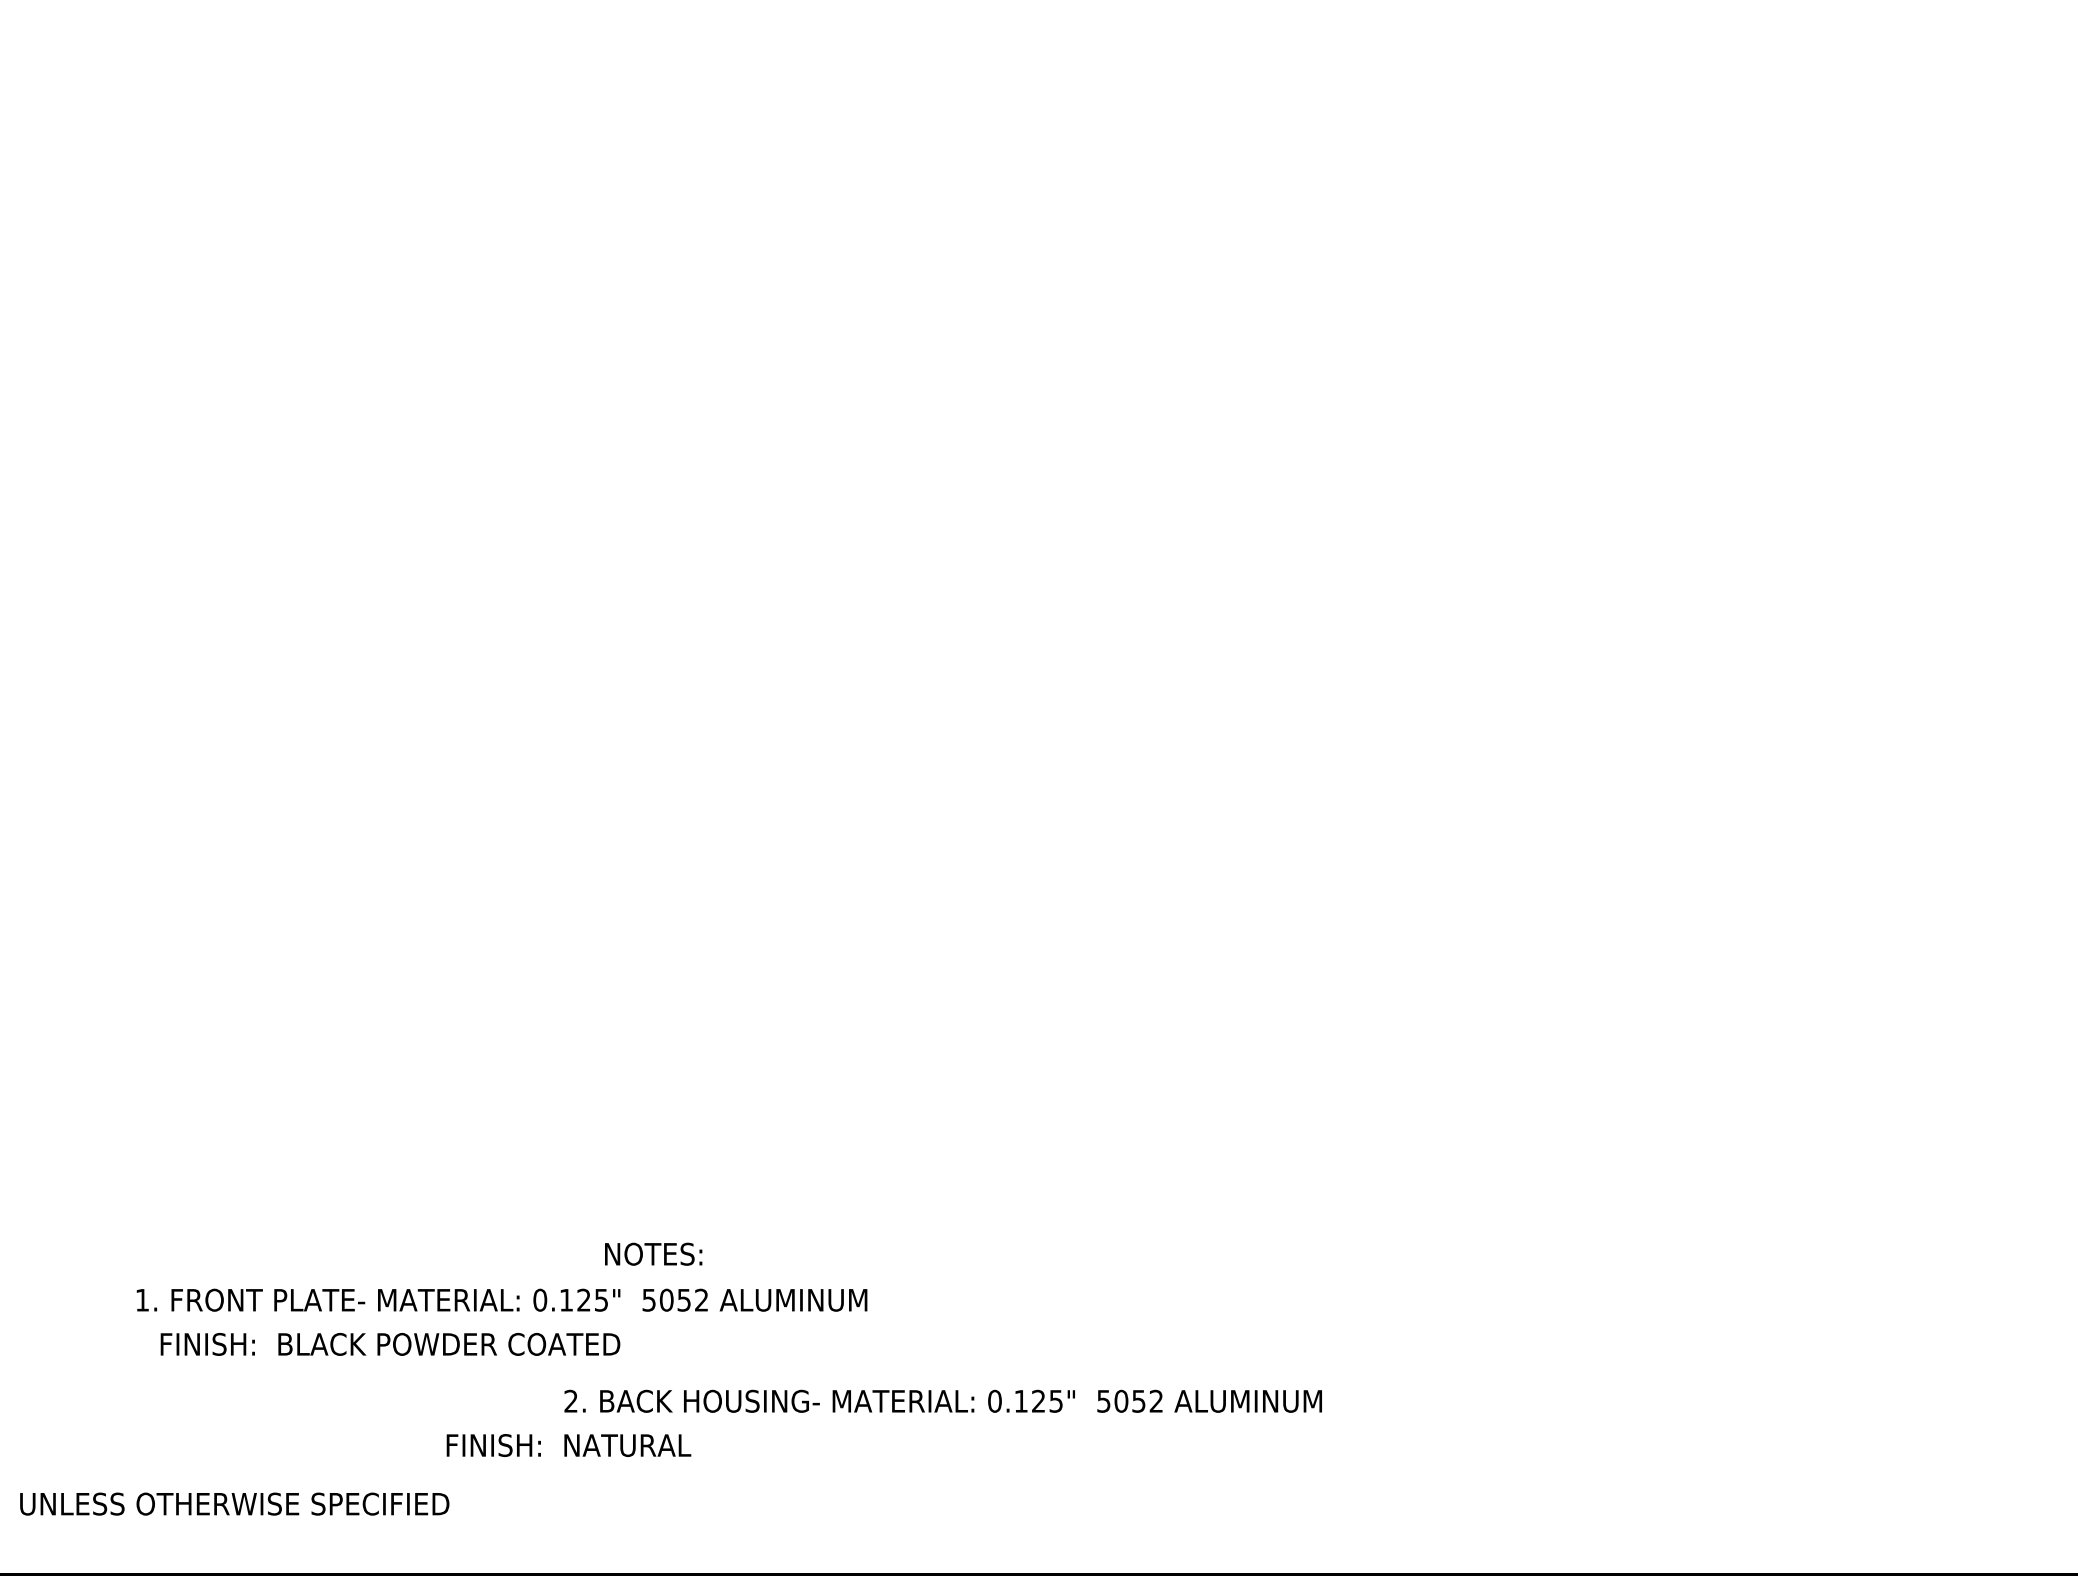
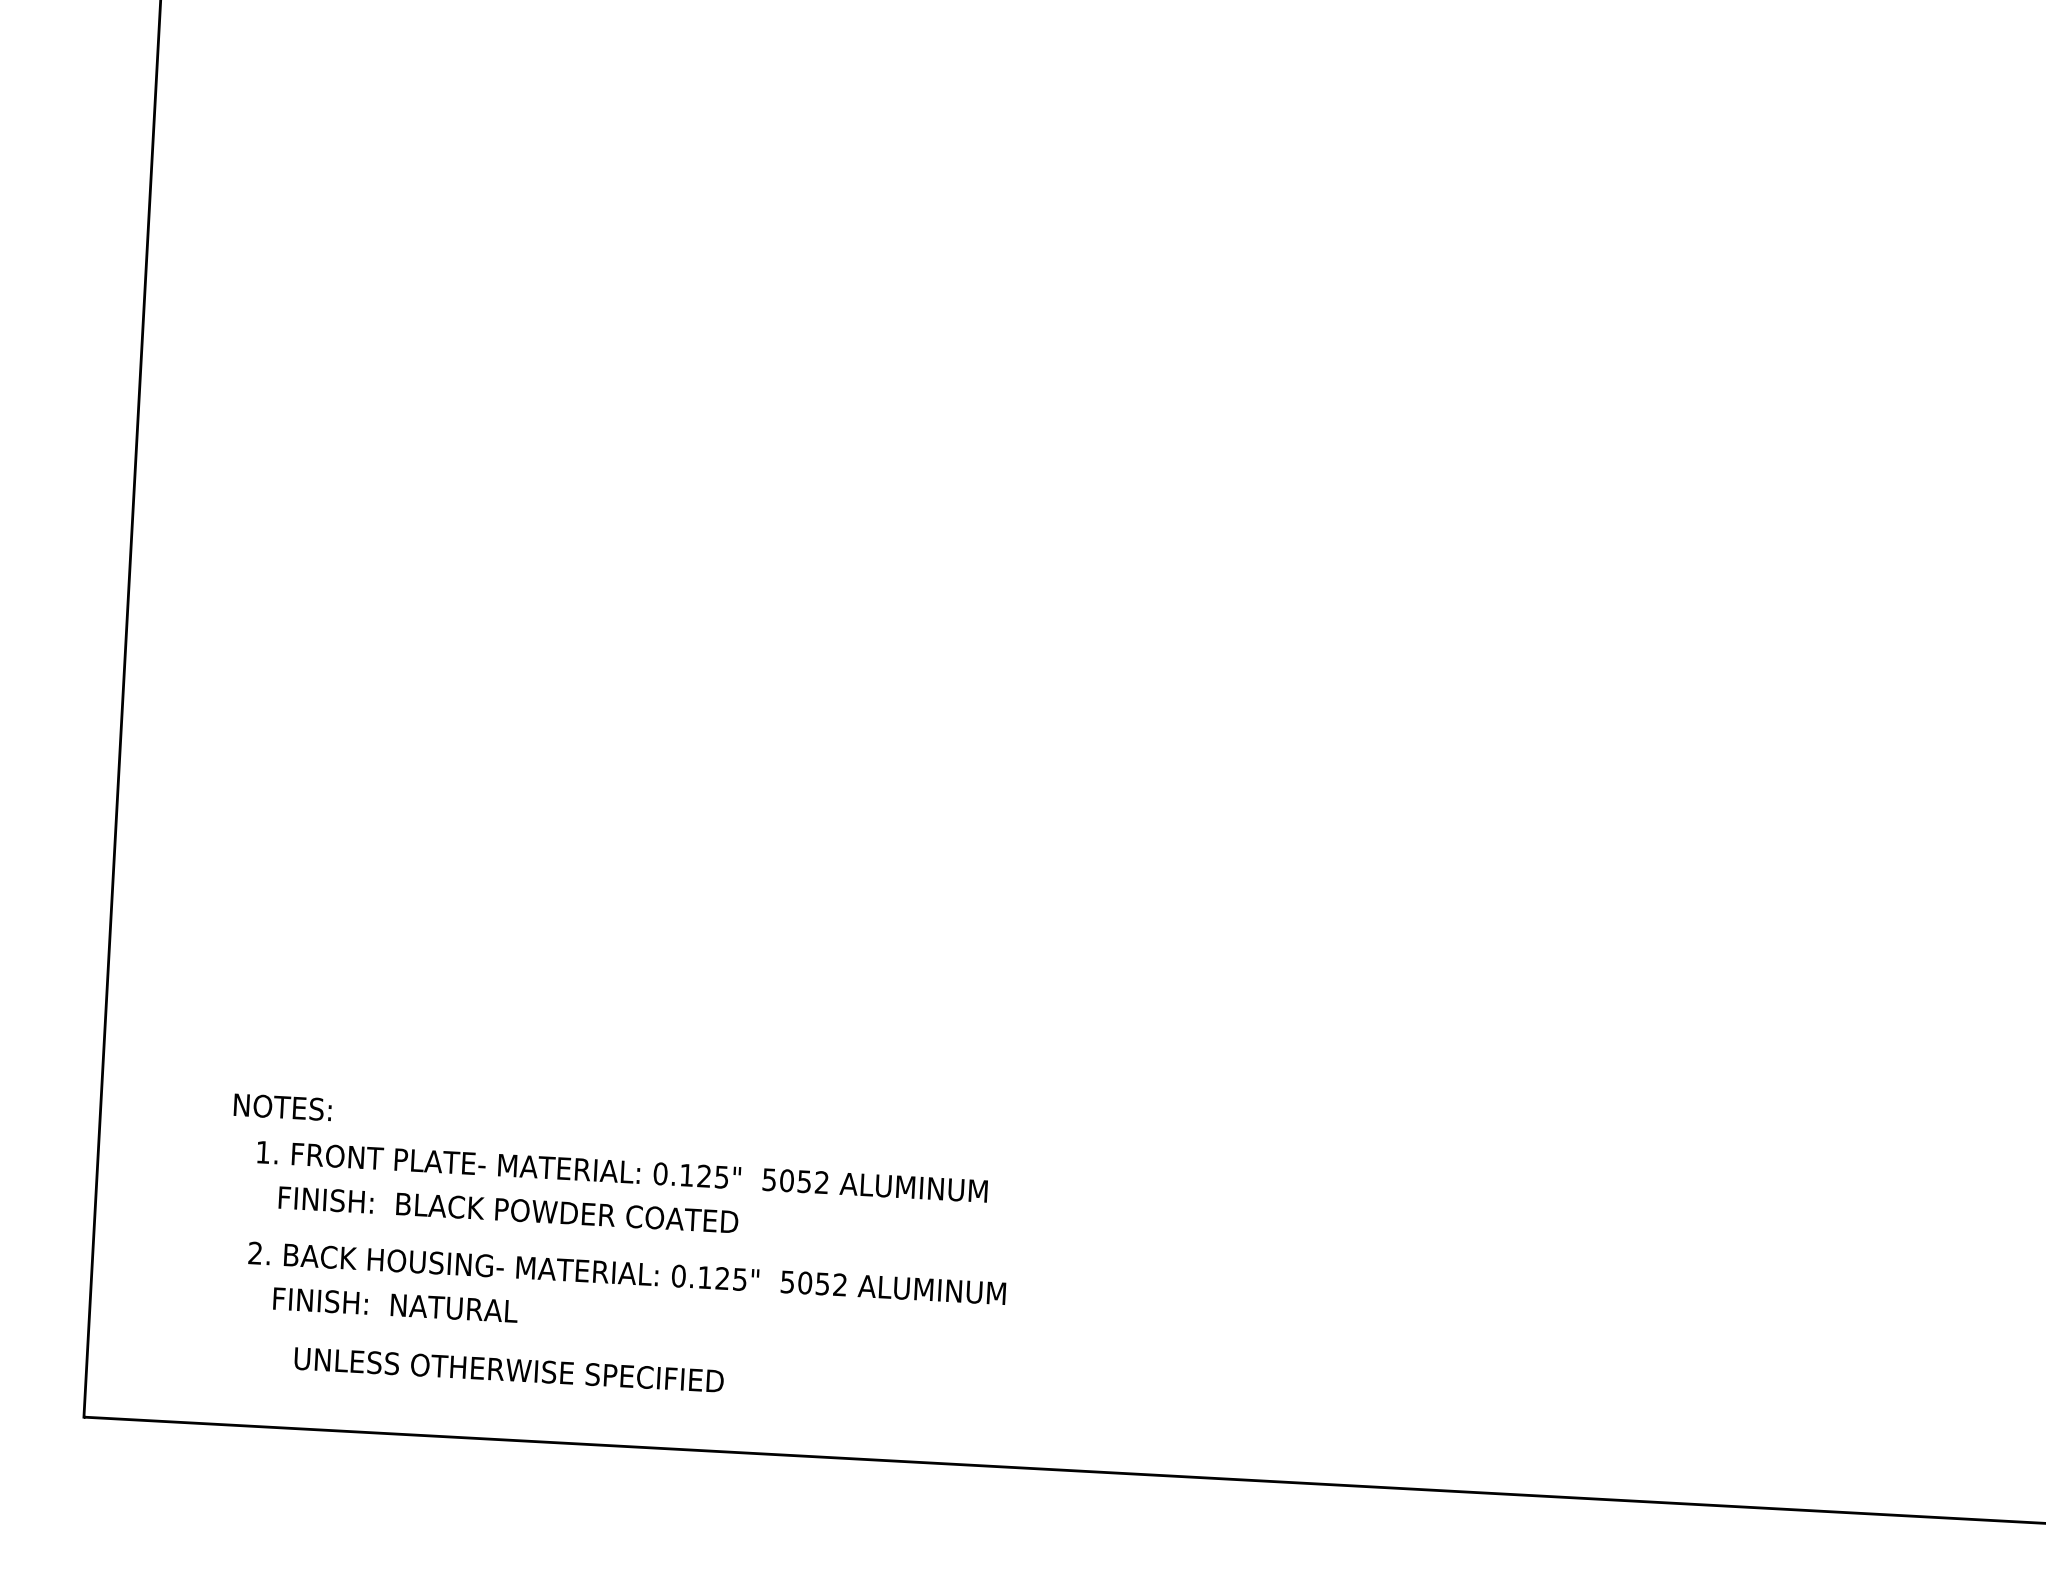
text: (653, 1253) -> (282, 1106), moved
text: (942, 1400) -> (626, 1272), moved
text: (568, 1445) -> (395, 1305), moved
text: (234, 1503) -> (509, 1369), moved

